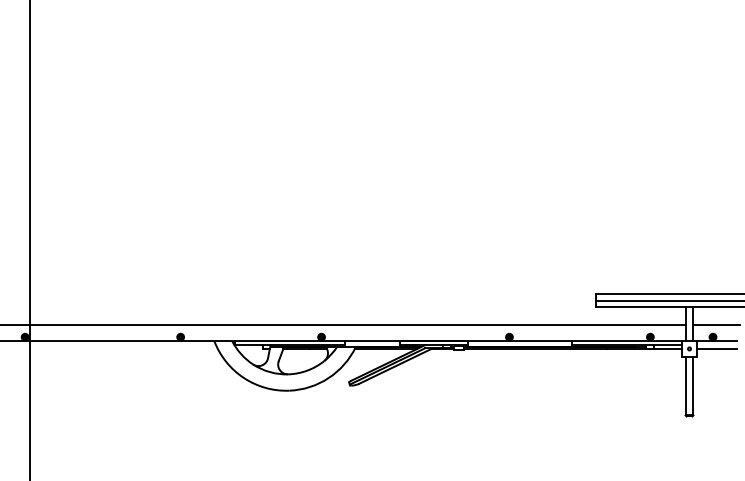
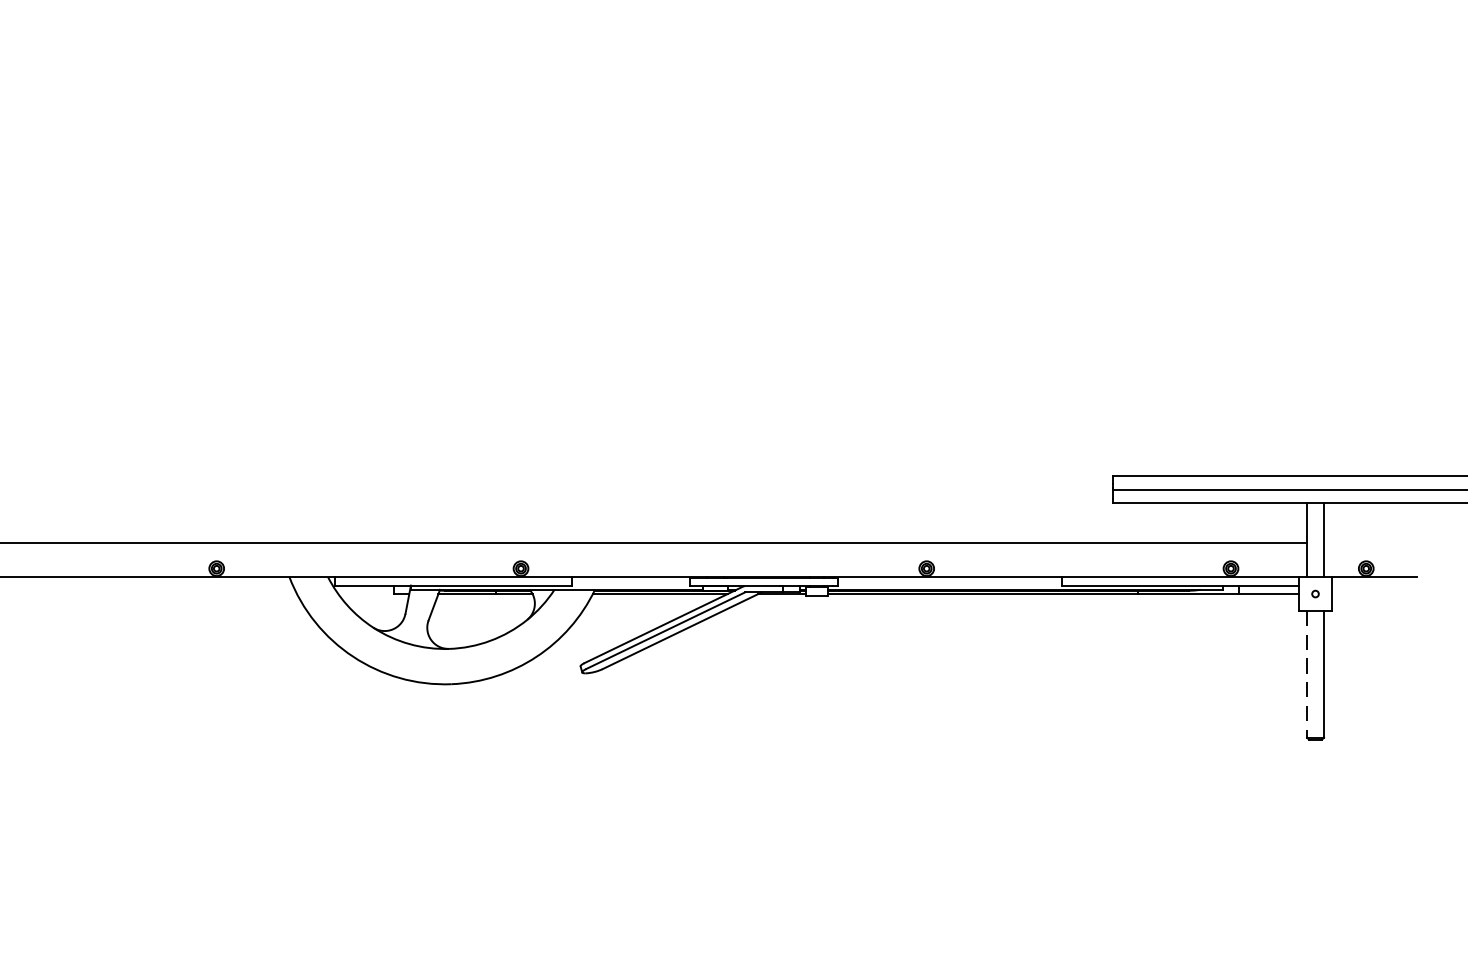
line: (716, 325) -> (1373, 543), removed
line: (716, 348) -> (1373, 593), removed
line: (685, 386) -> (1306, 675), solid -> dashed

